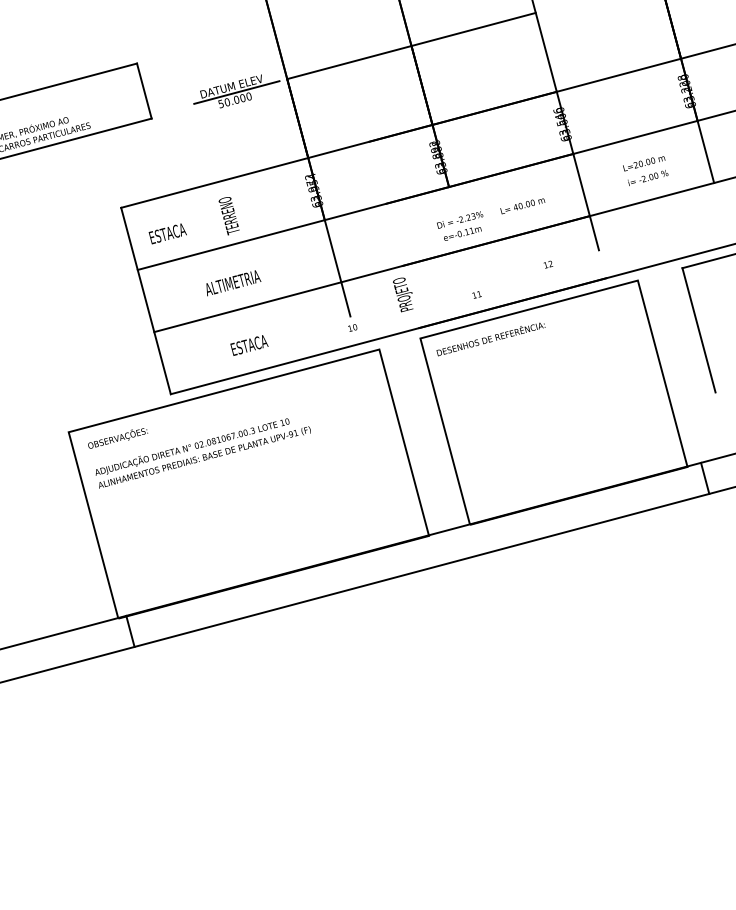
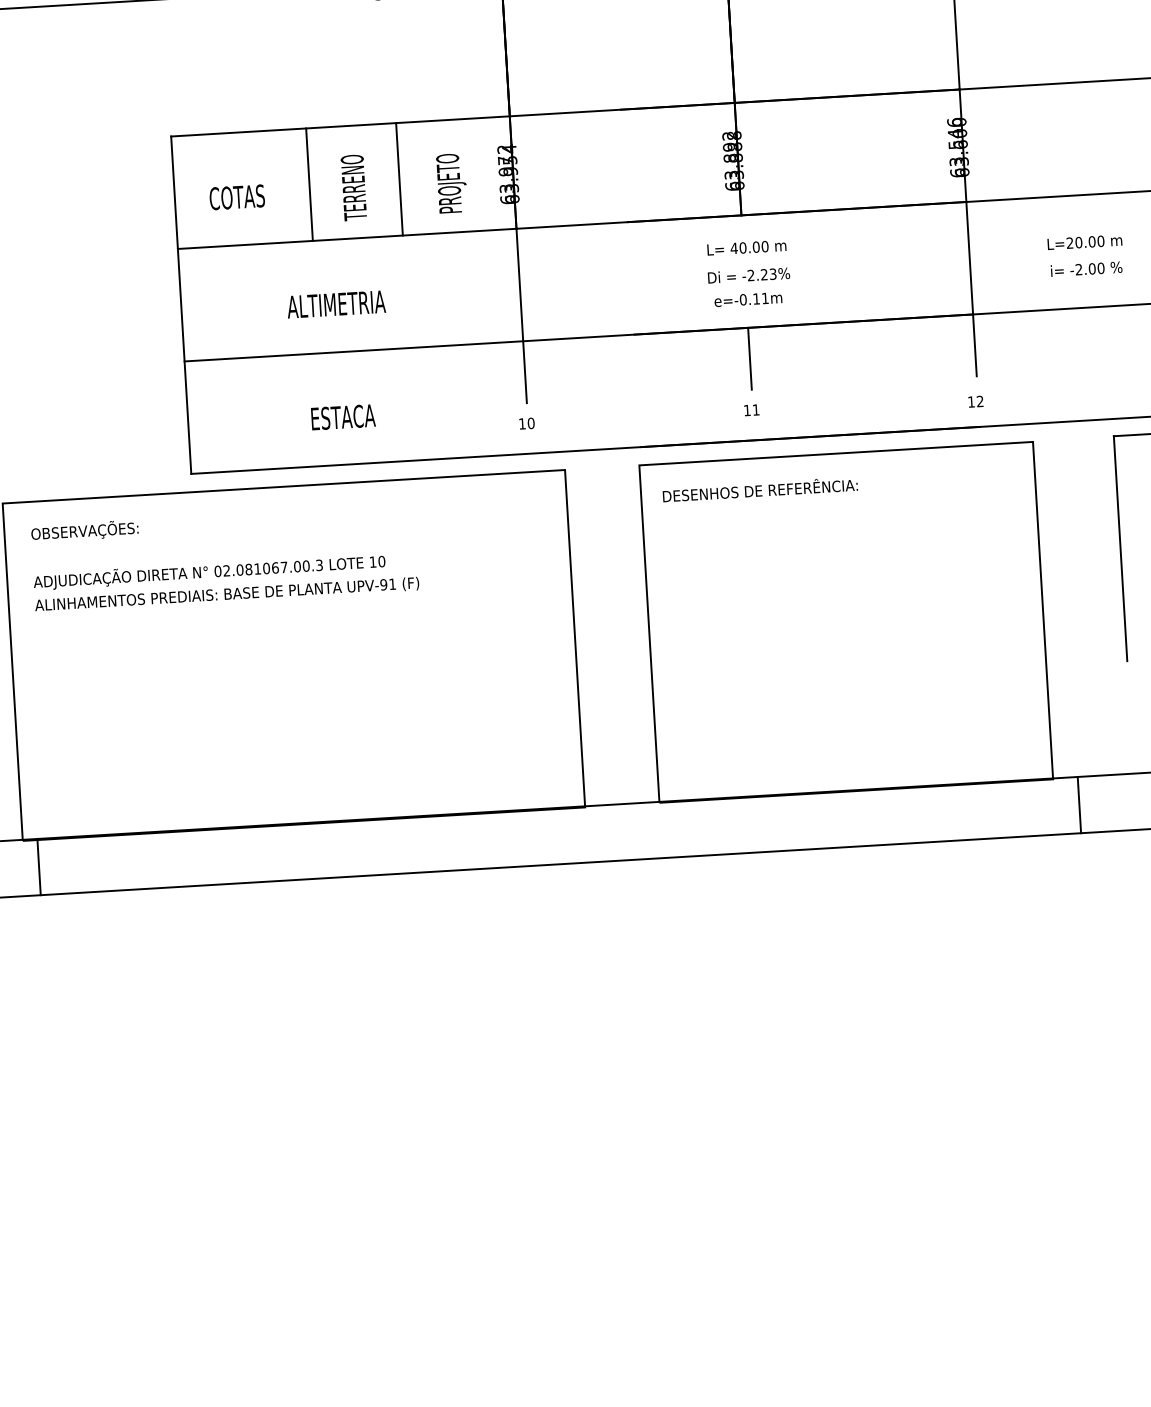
line: (253, 205) -> (399, 178), added
text: (522, 206) -> (746, 249), moved
line: (203, 218) -> (308, 183), added
text: (167, 233) -> (241, 196), ESTACA -> COTAS
text: (548, 264) -> (976, 401), moved
line: (469, 266) -> (748, 358), added
text: (403, 294) -> (450, 183), moved

